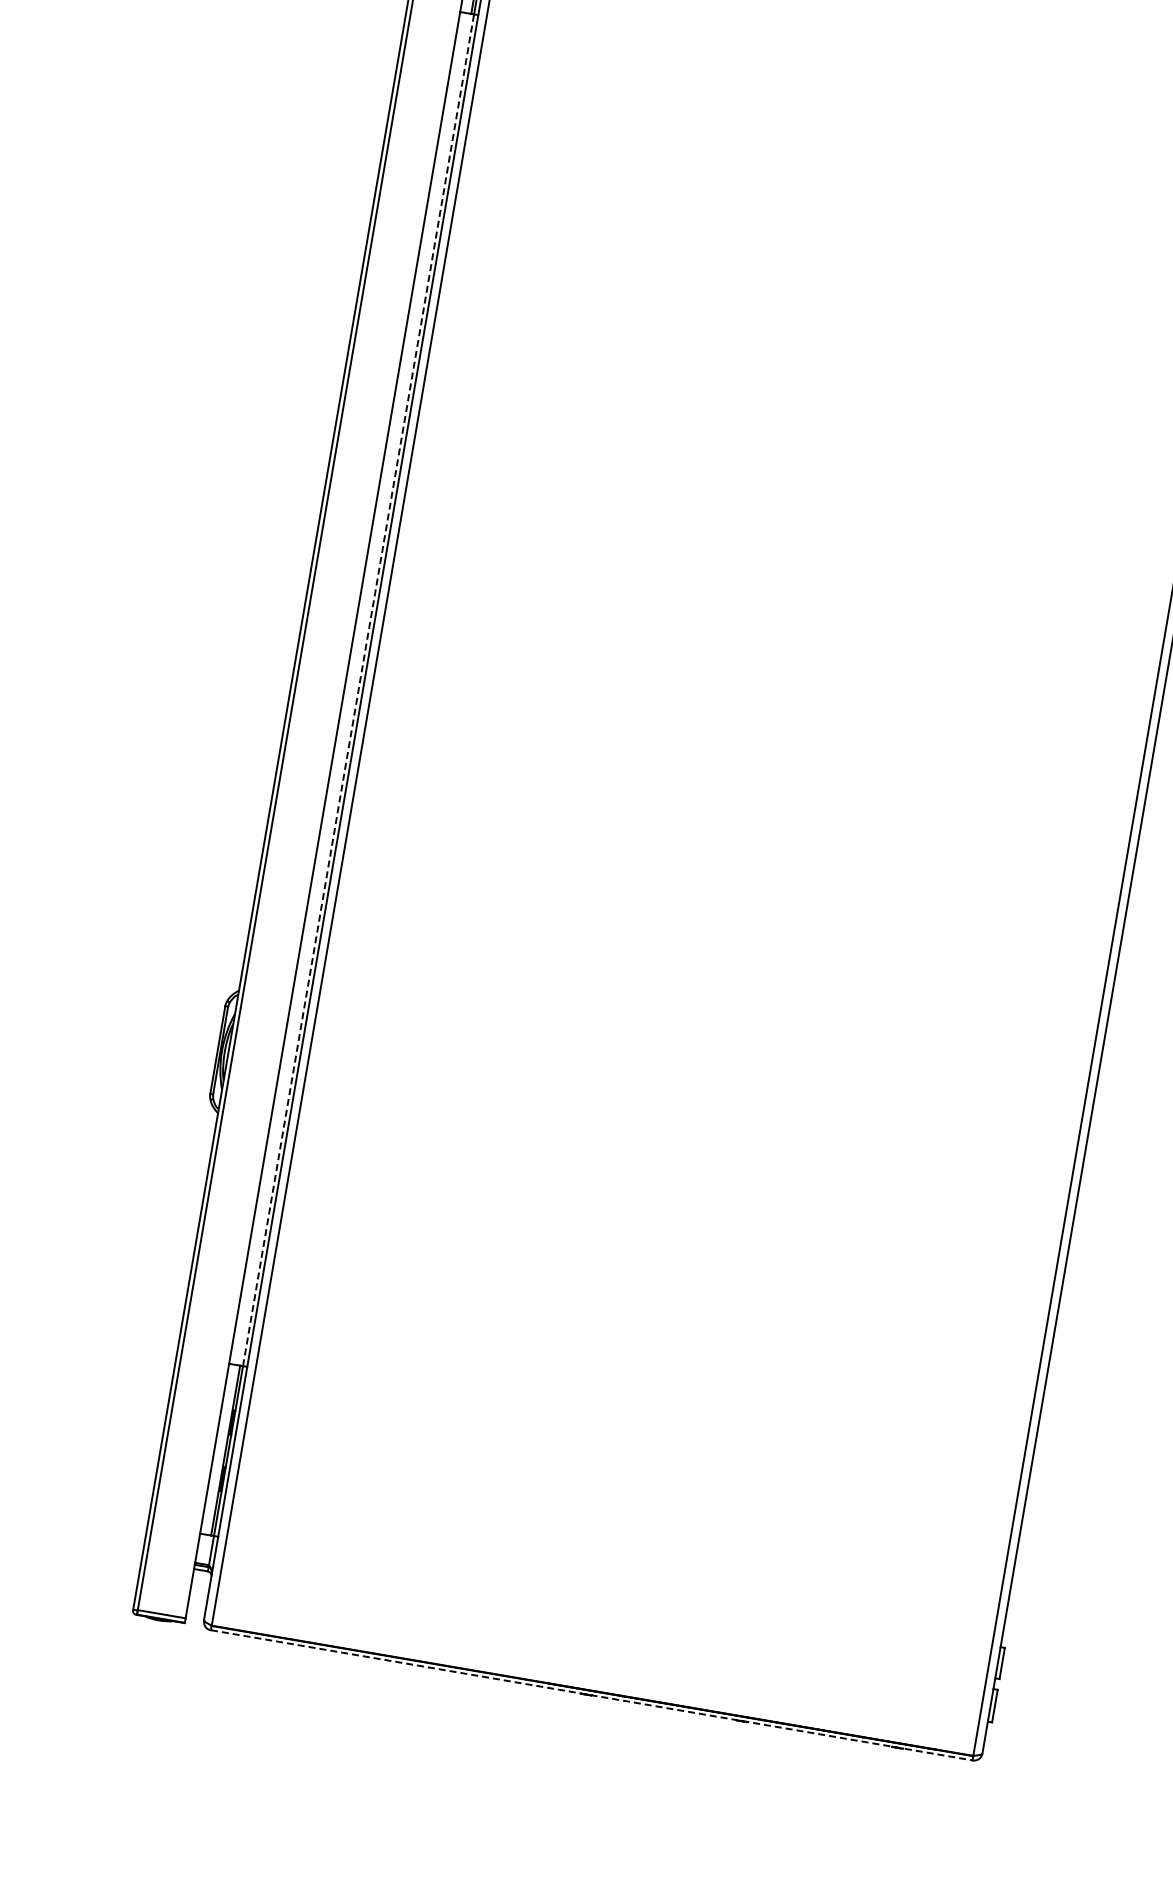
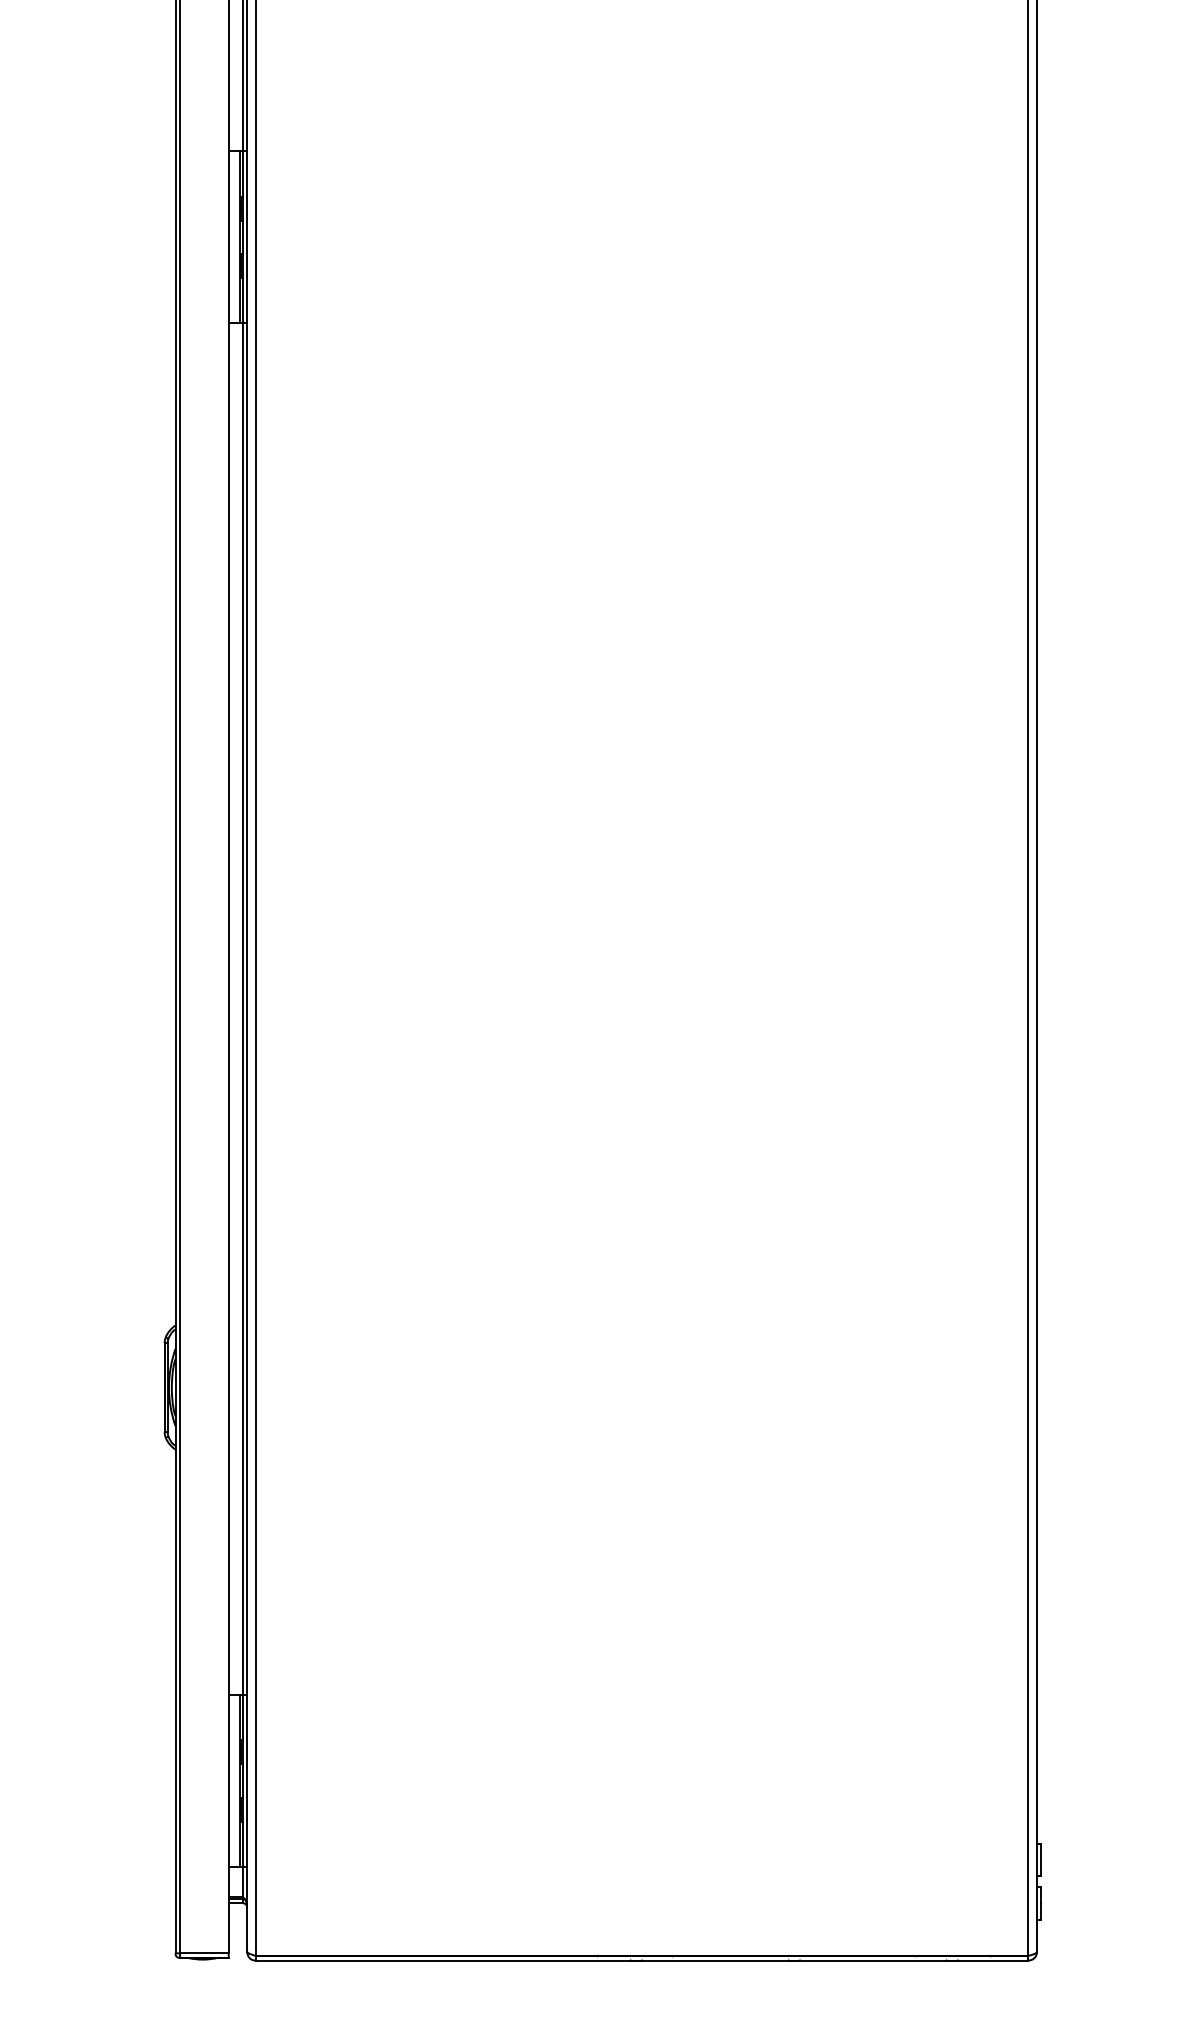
line: (358, 690) -> (242, 1009), dashed -> solid
line: (592, 1695) -> (642, 1960), dashed -> solid

